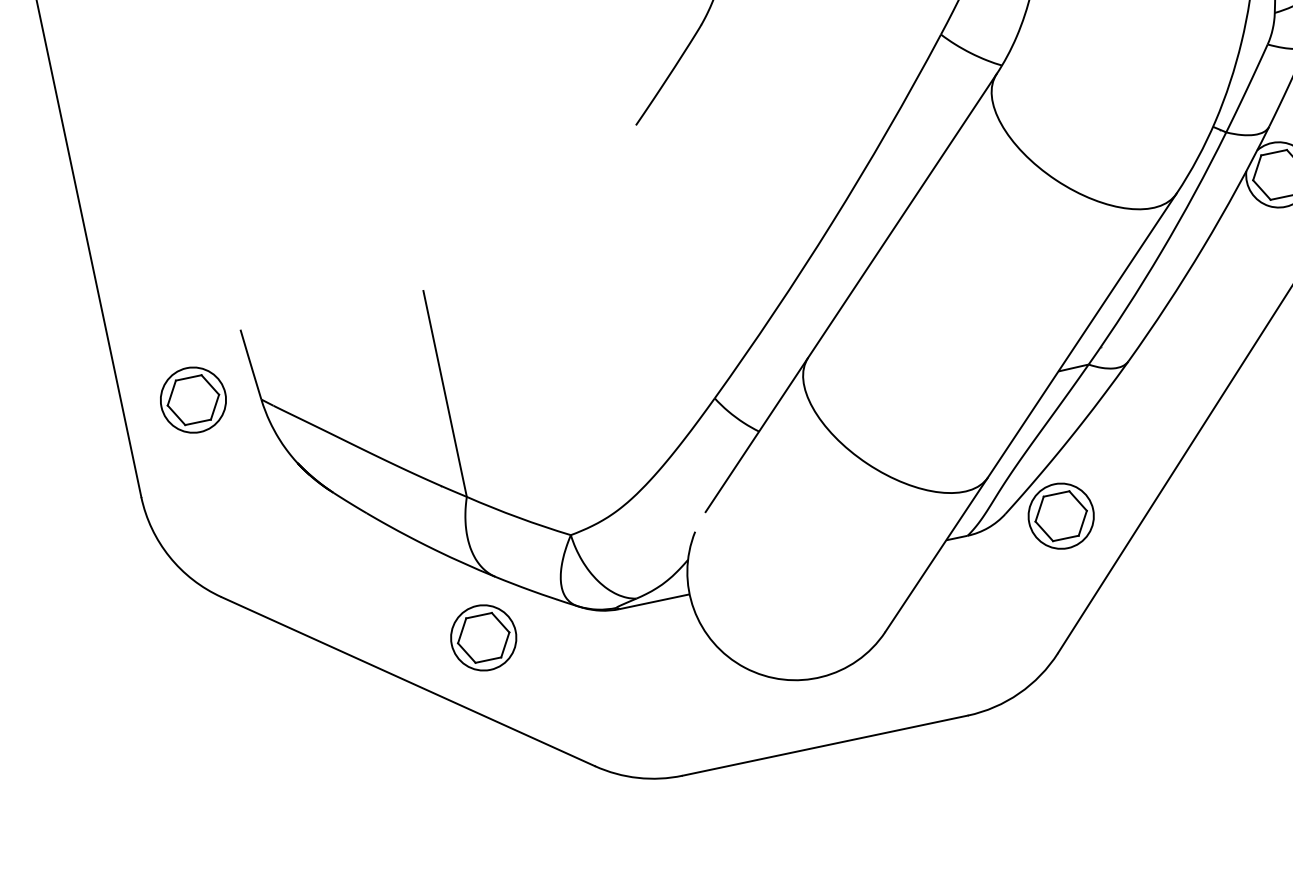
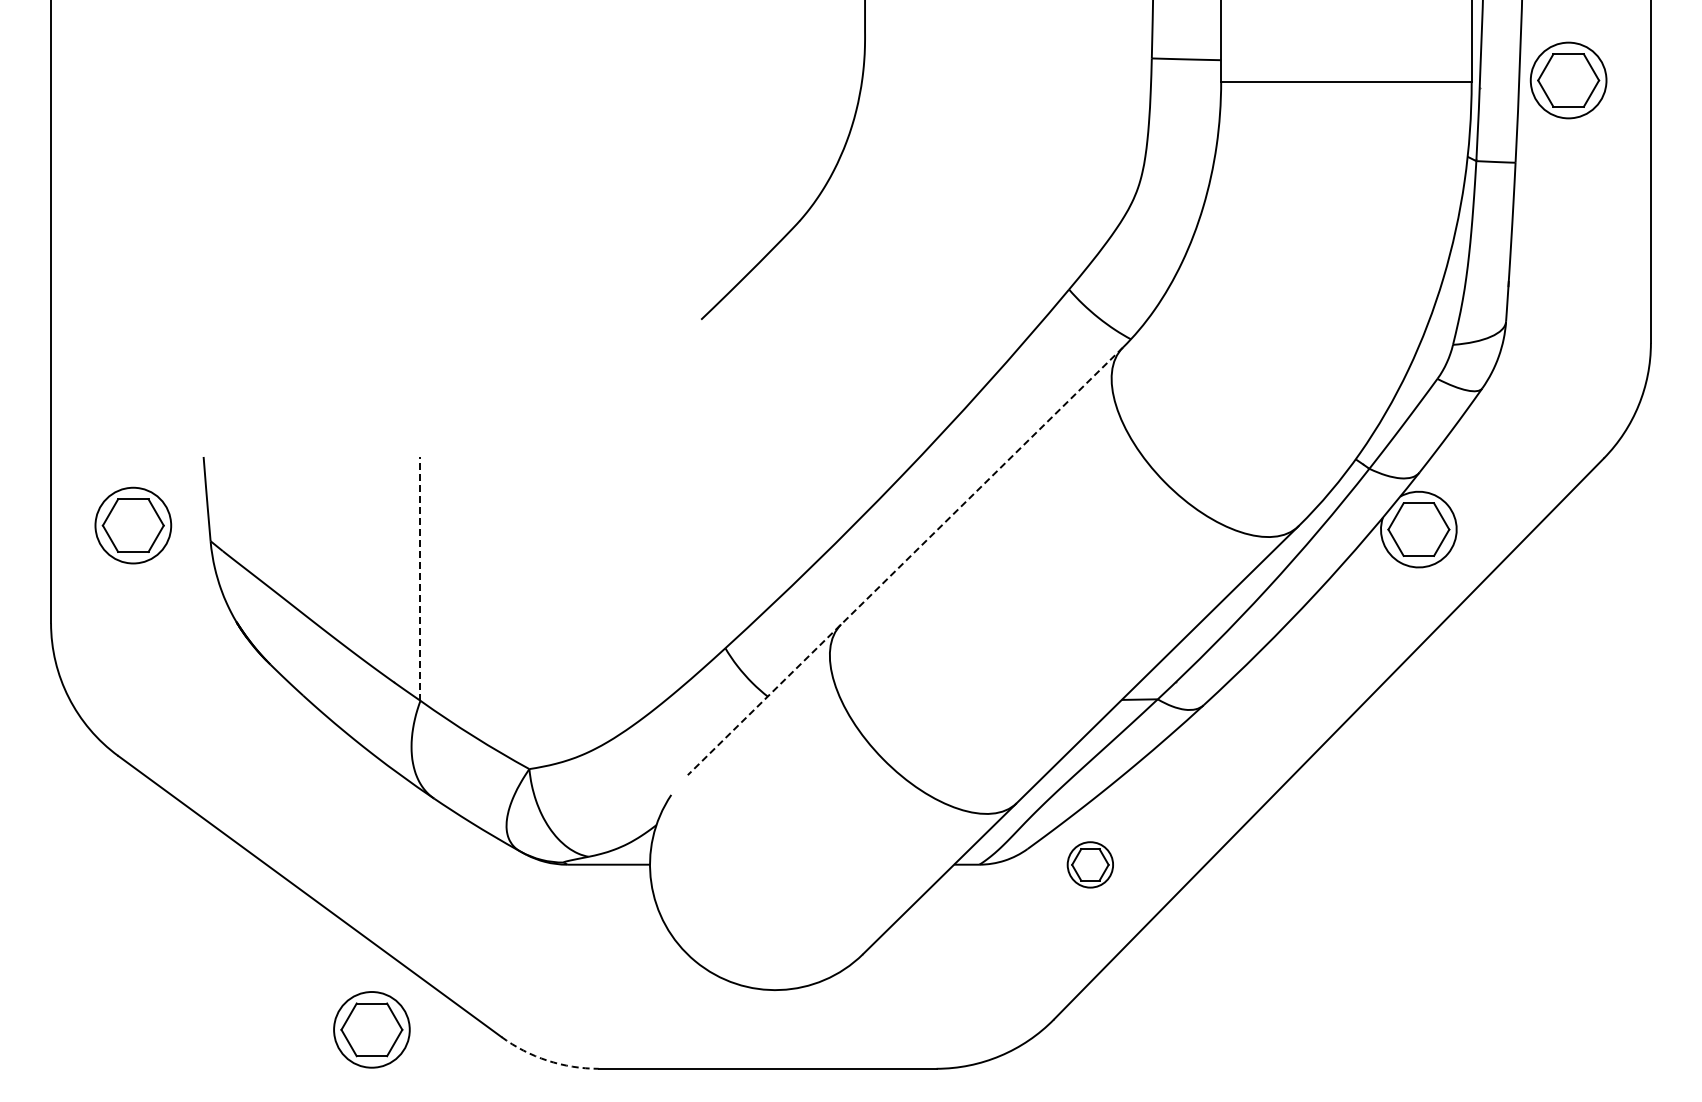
line: (851, 293) -> (905, 561), solid -> dashed
line: (445, 393) -> (420, 578), solid -> dashed
part: (1061, 515) -> (1090, 864), size x0.6
part: (483, 637) -> (371, 1029), moved
arc: (637, 777) -> (547, 1060), solid -> dashed

